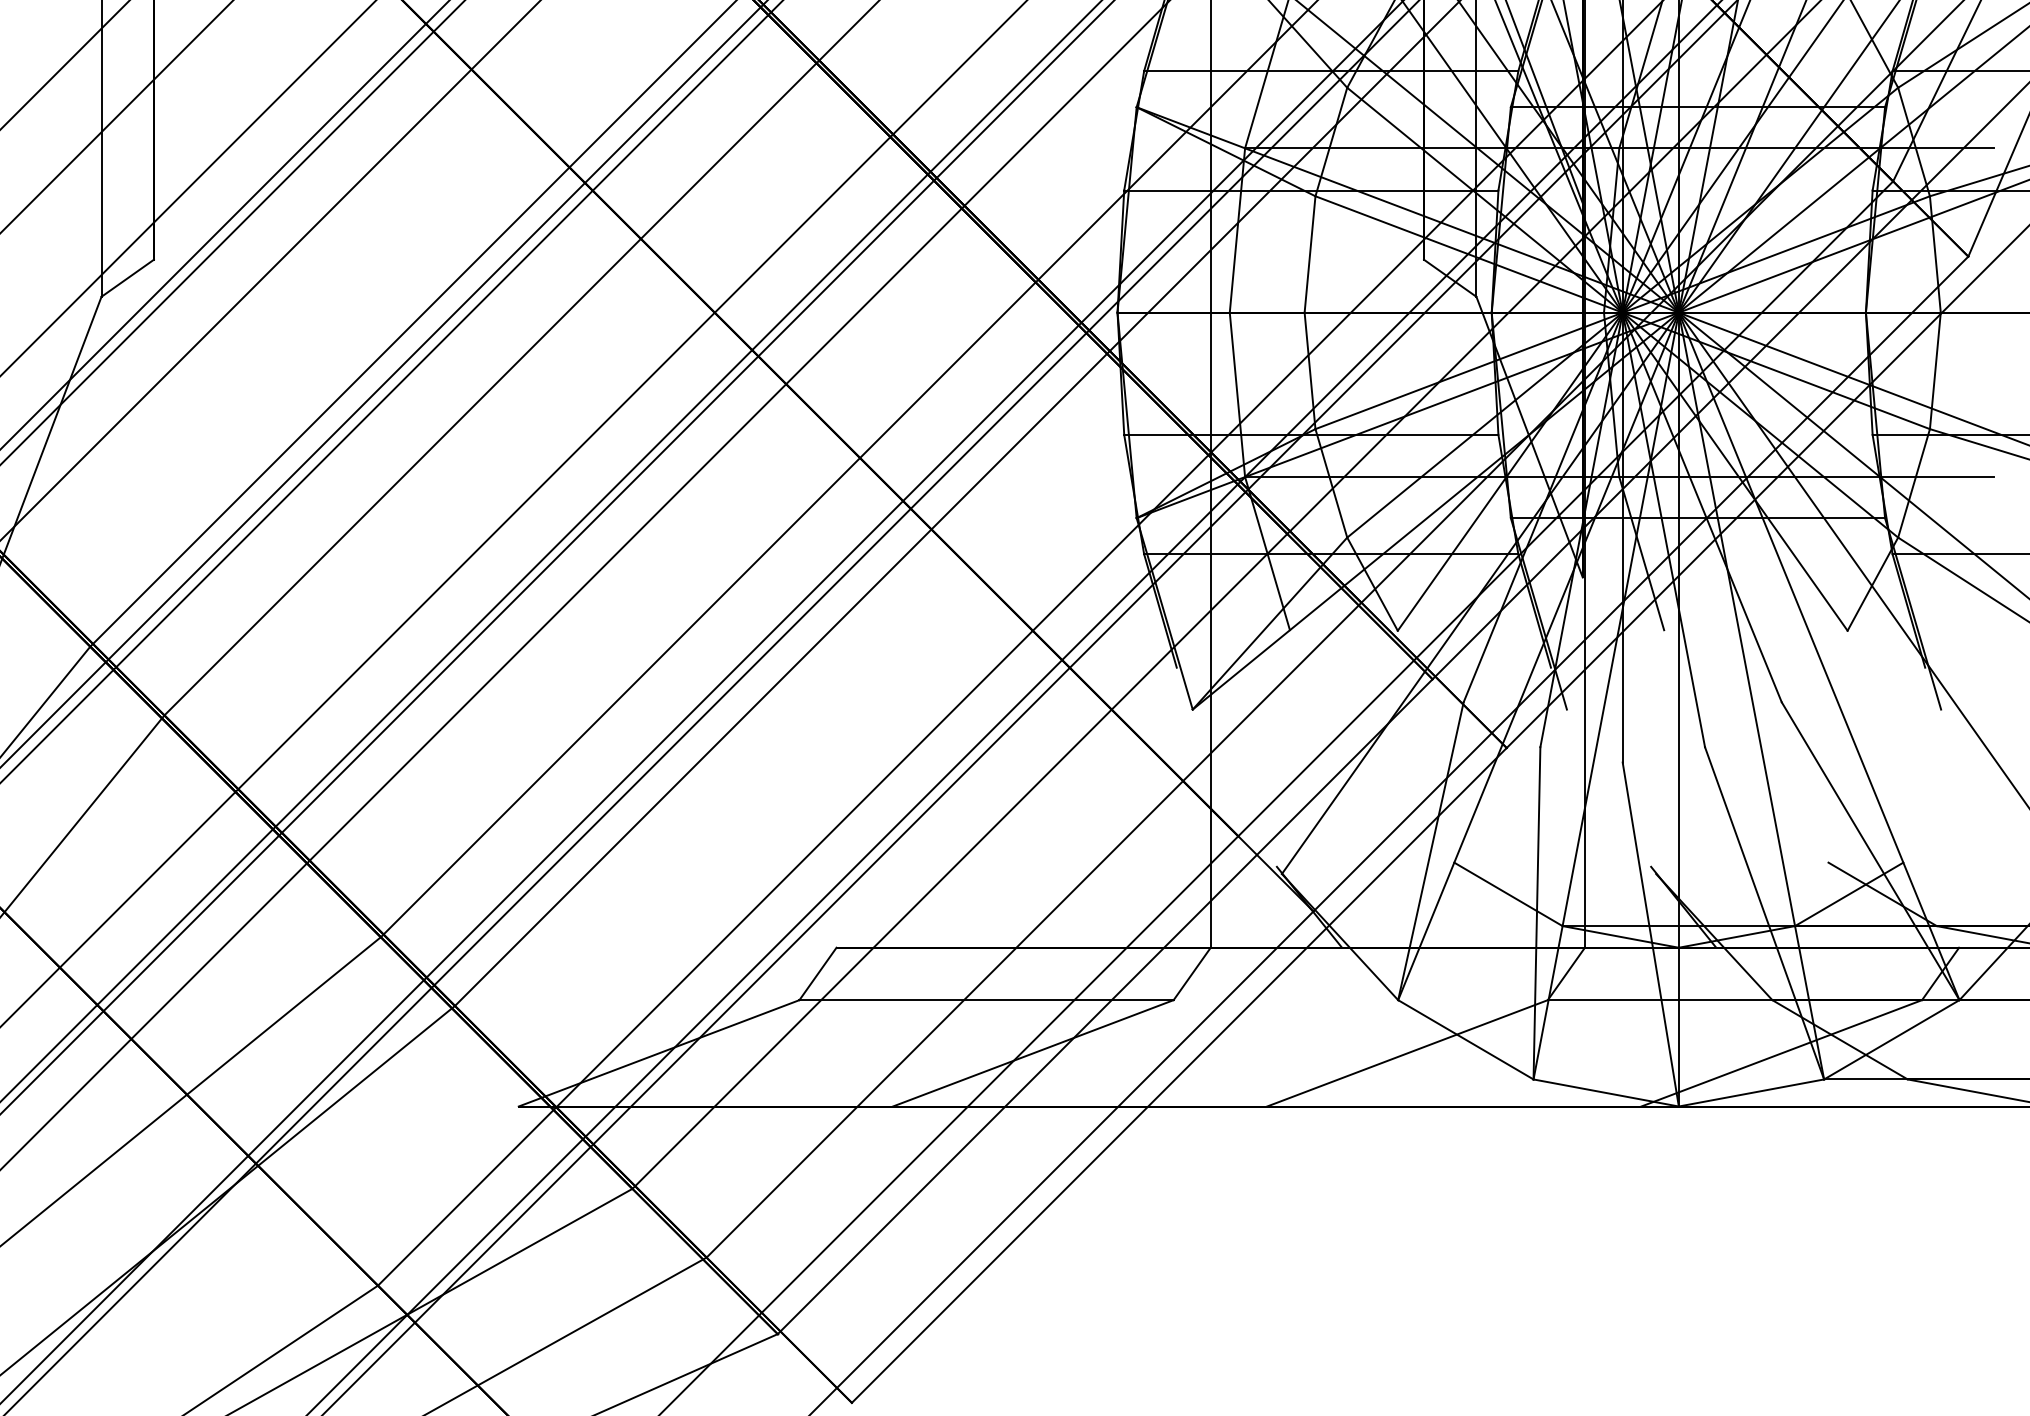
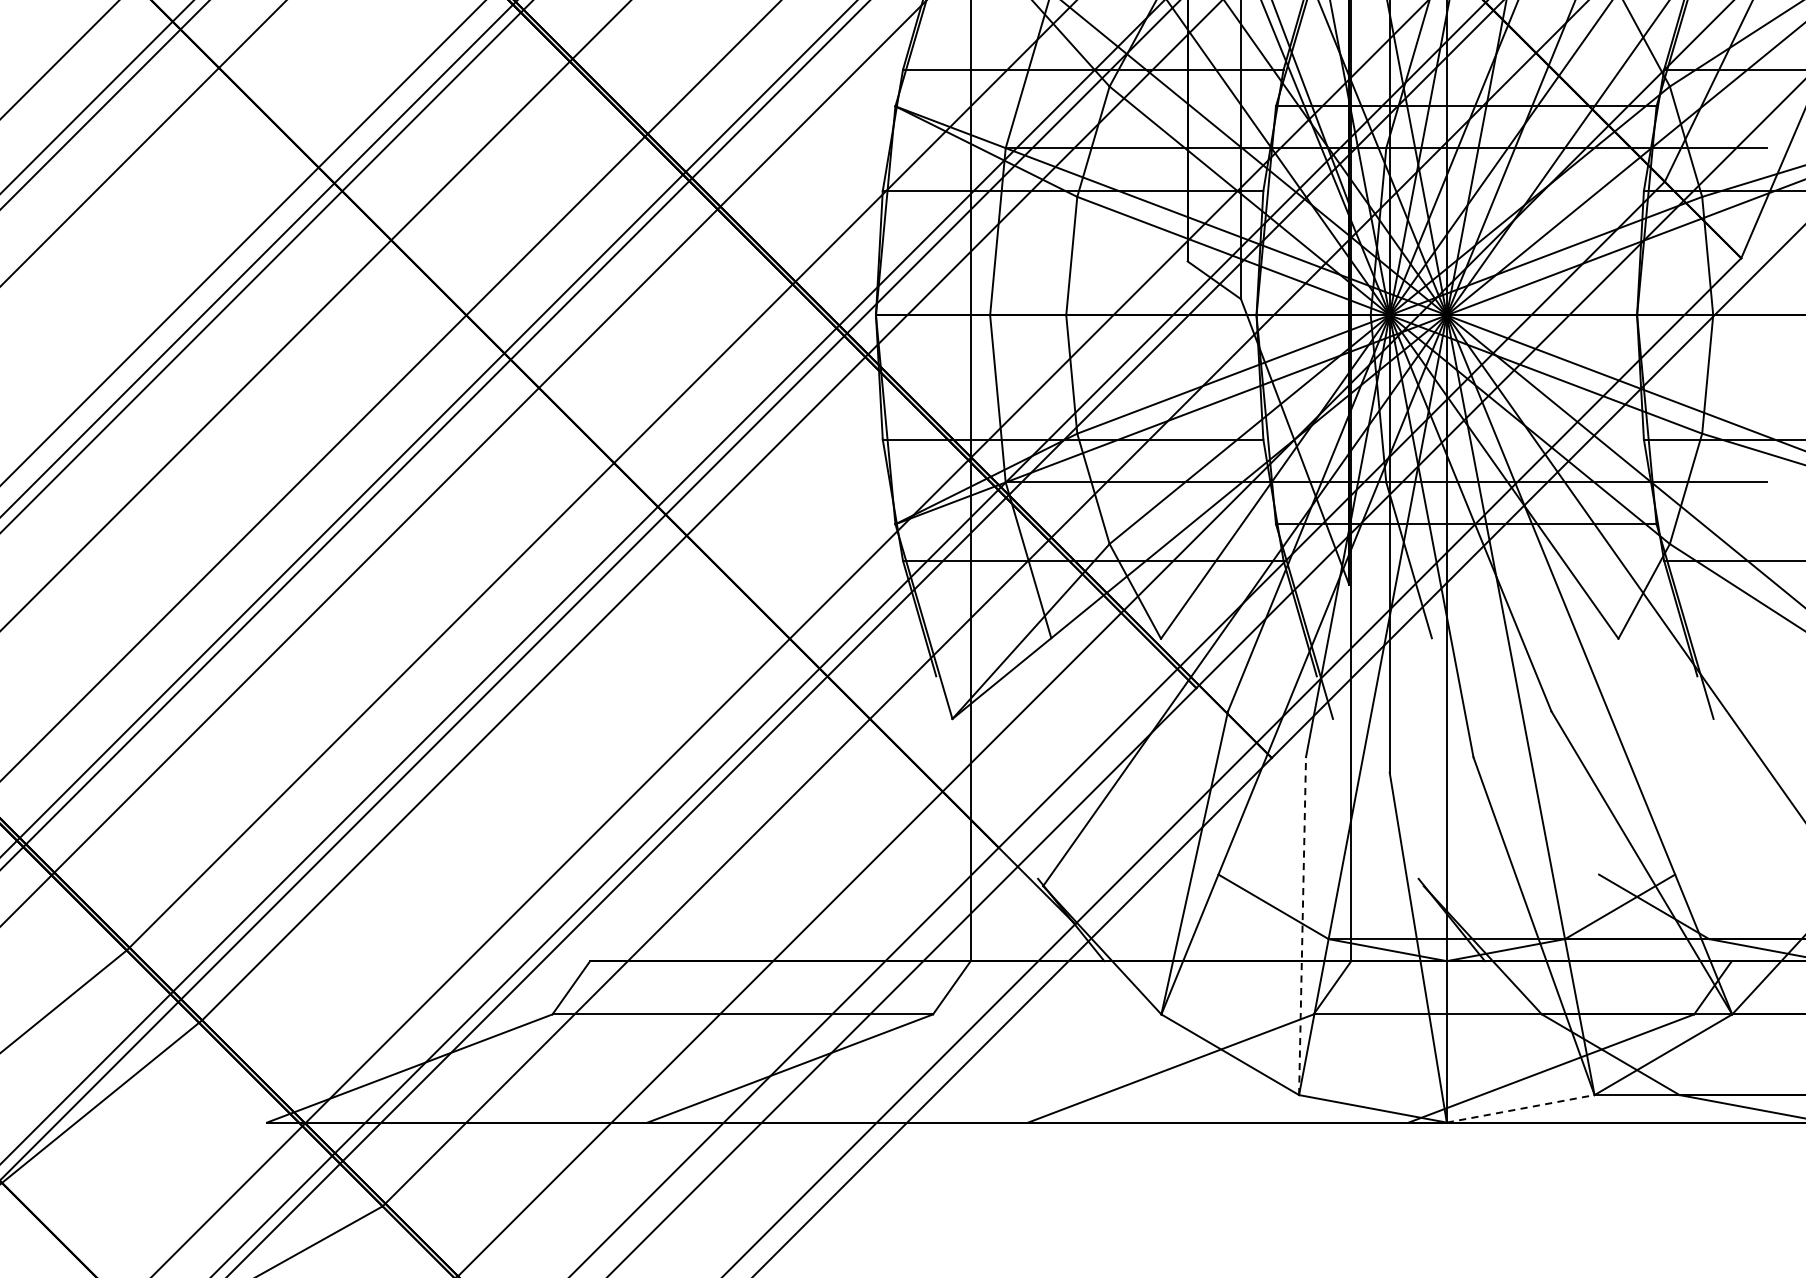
line: (1536, 912) -> (1302, 925), solid -> dashed
line: (1751, 1092) -> (1520, 1108), solid -> dashed

